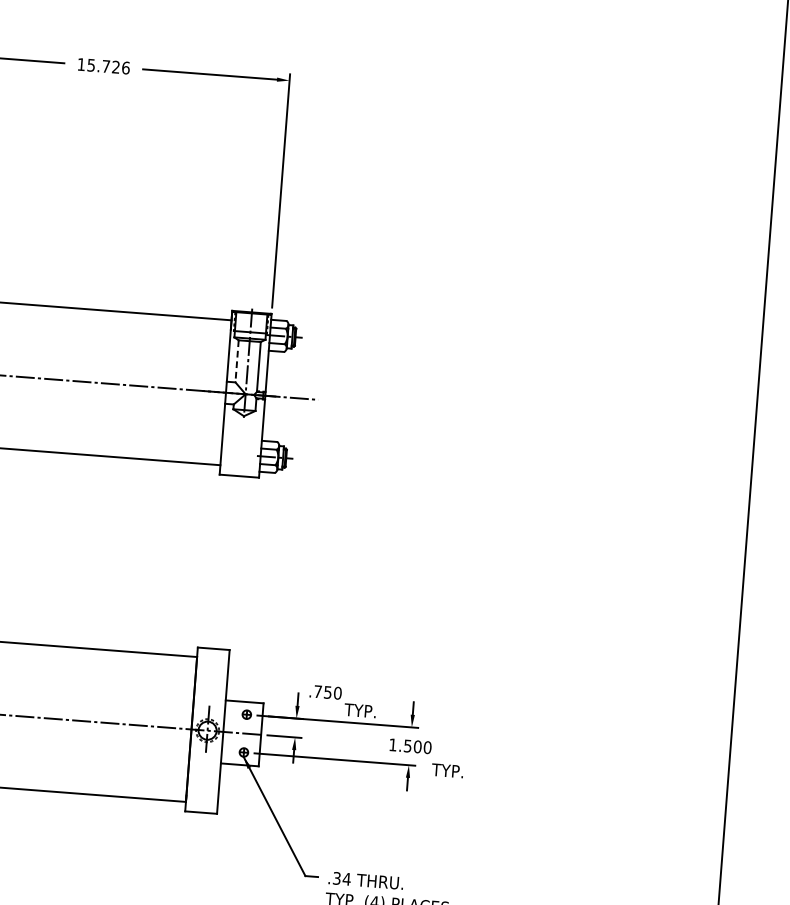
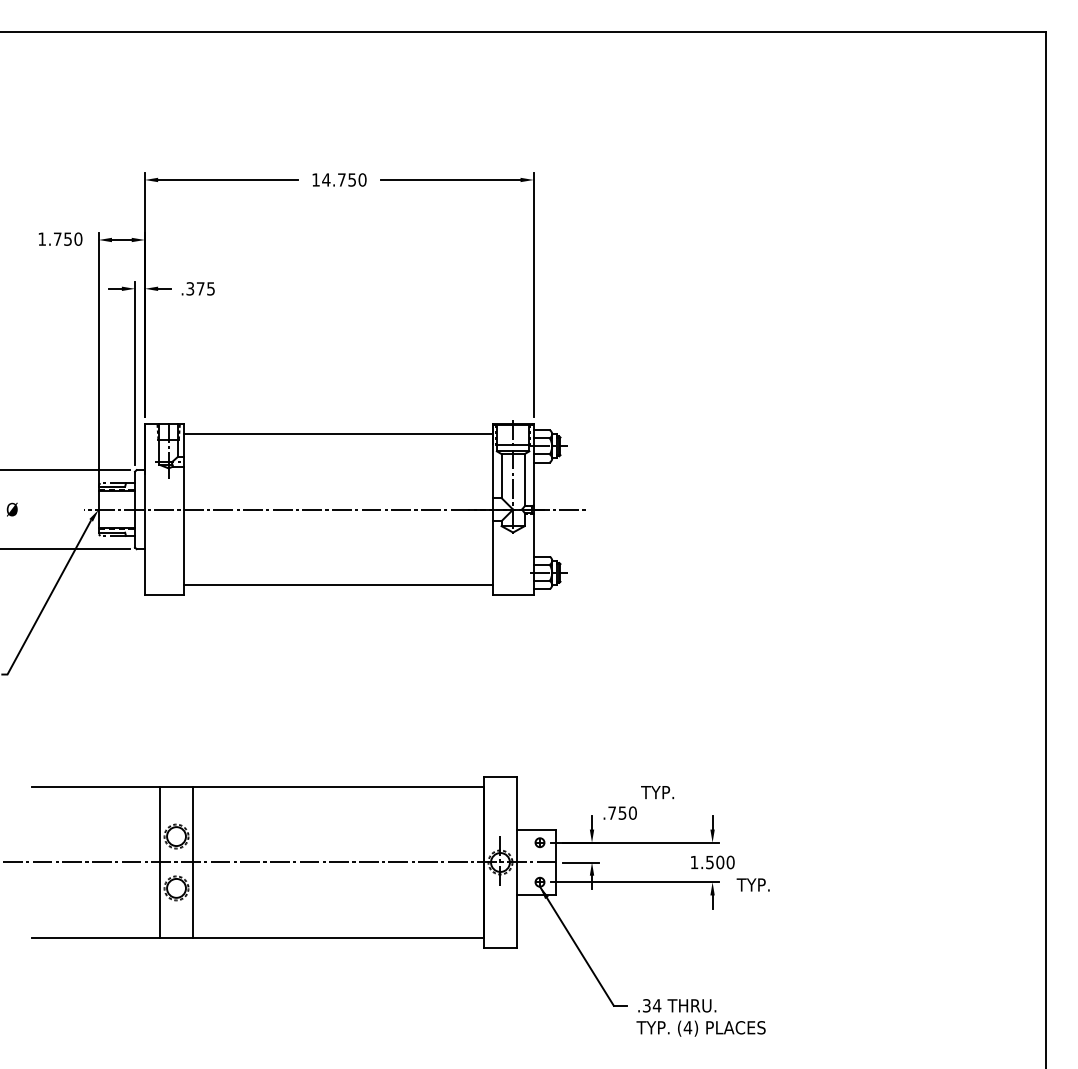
text: (108, 66) -> (344, 179), 15.726 -> 14.750
line: (236, 361) -> (501, 476), dashed -> solid
text: (360, 710) -> (657, 792), moved

